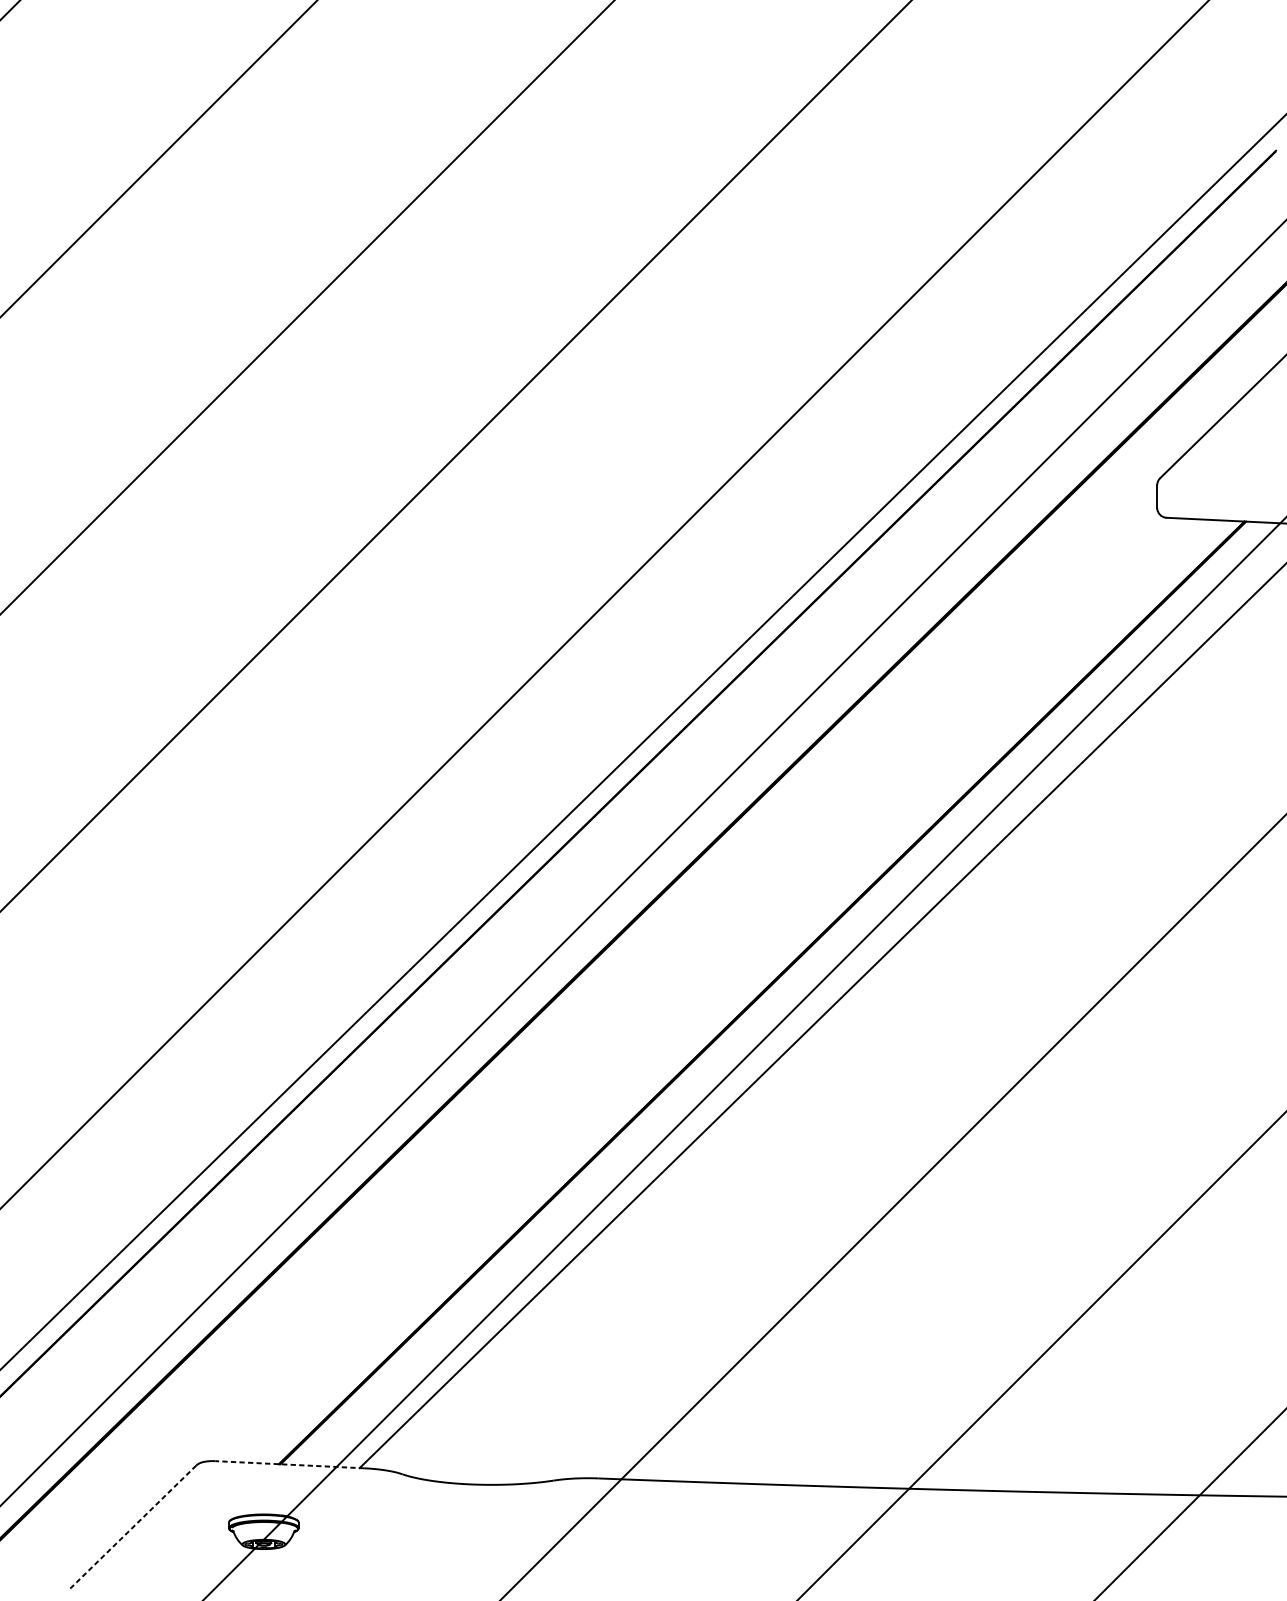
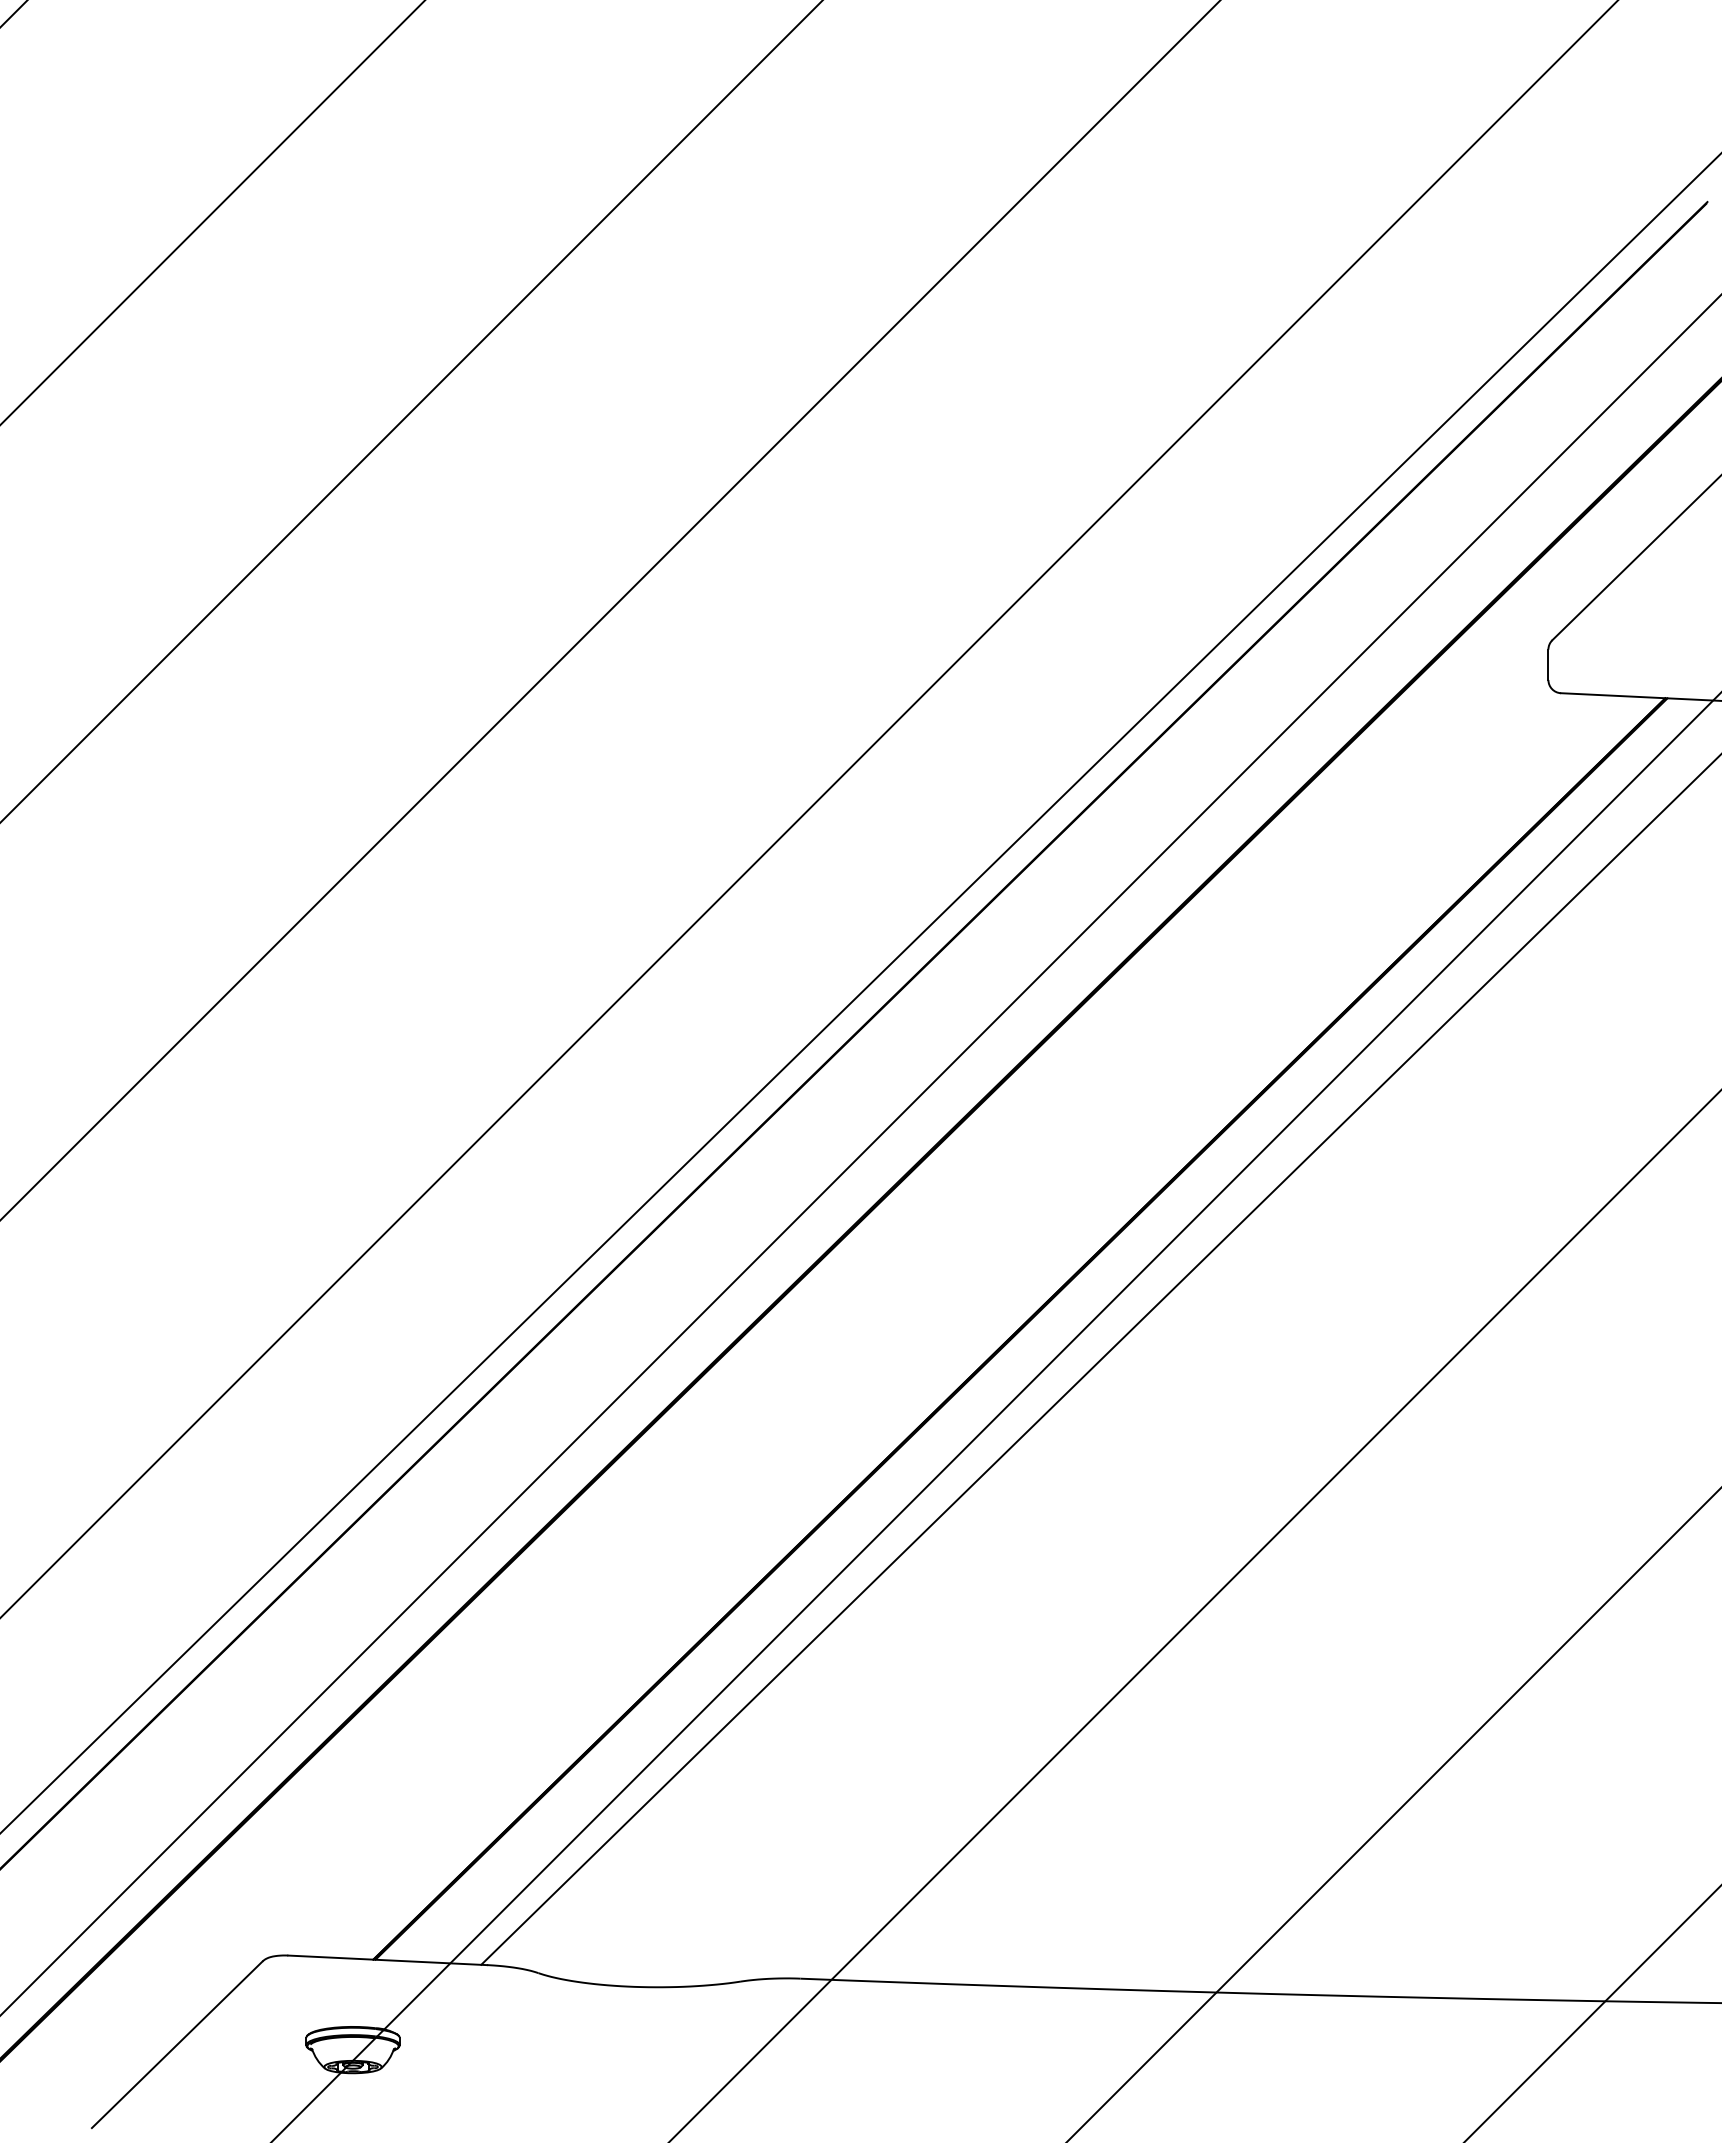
line: (289, 1464) -> (387, 1960), dashed -> solid
line: (131, 1528) -> (176, 2045), dashed -> solid

